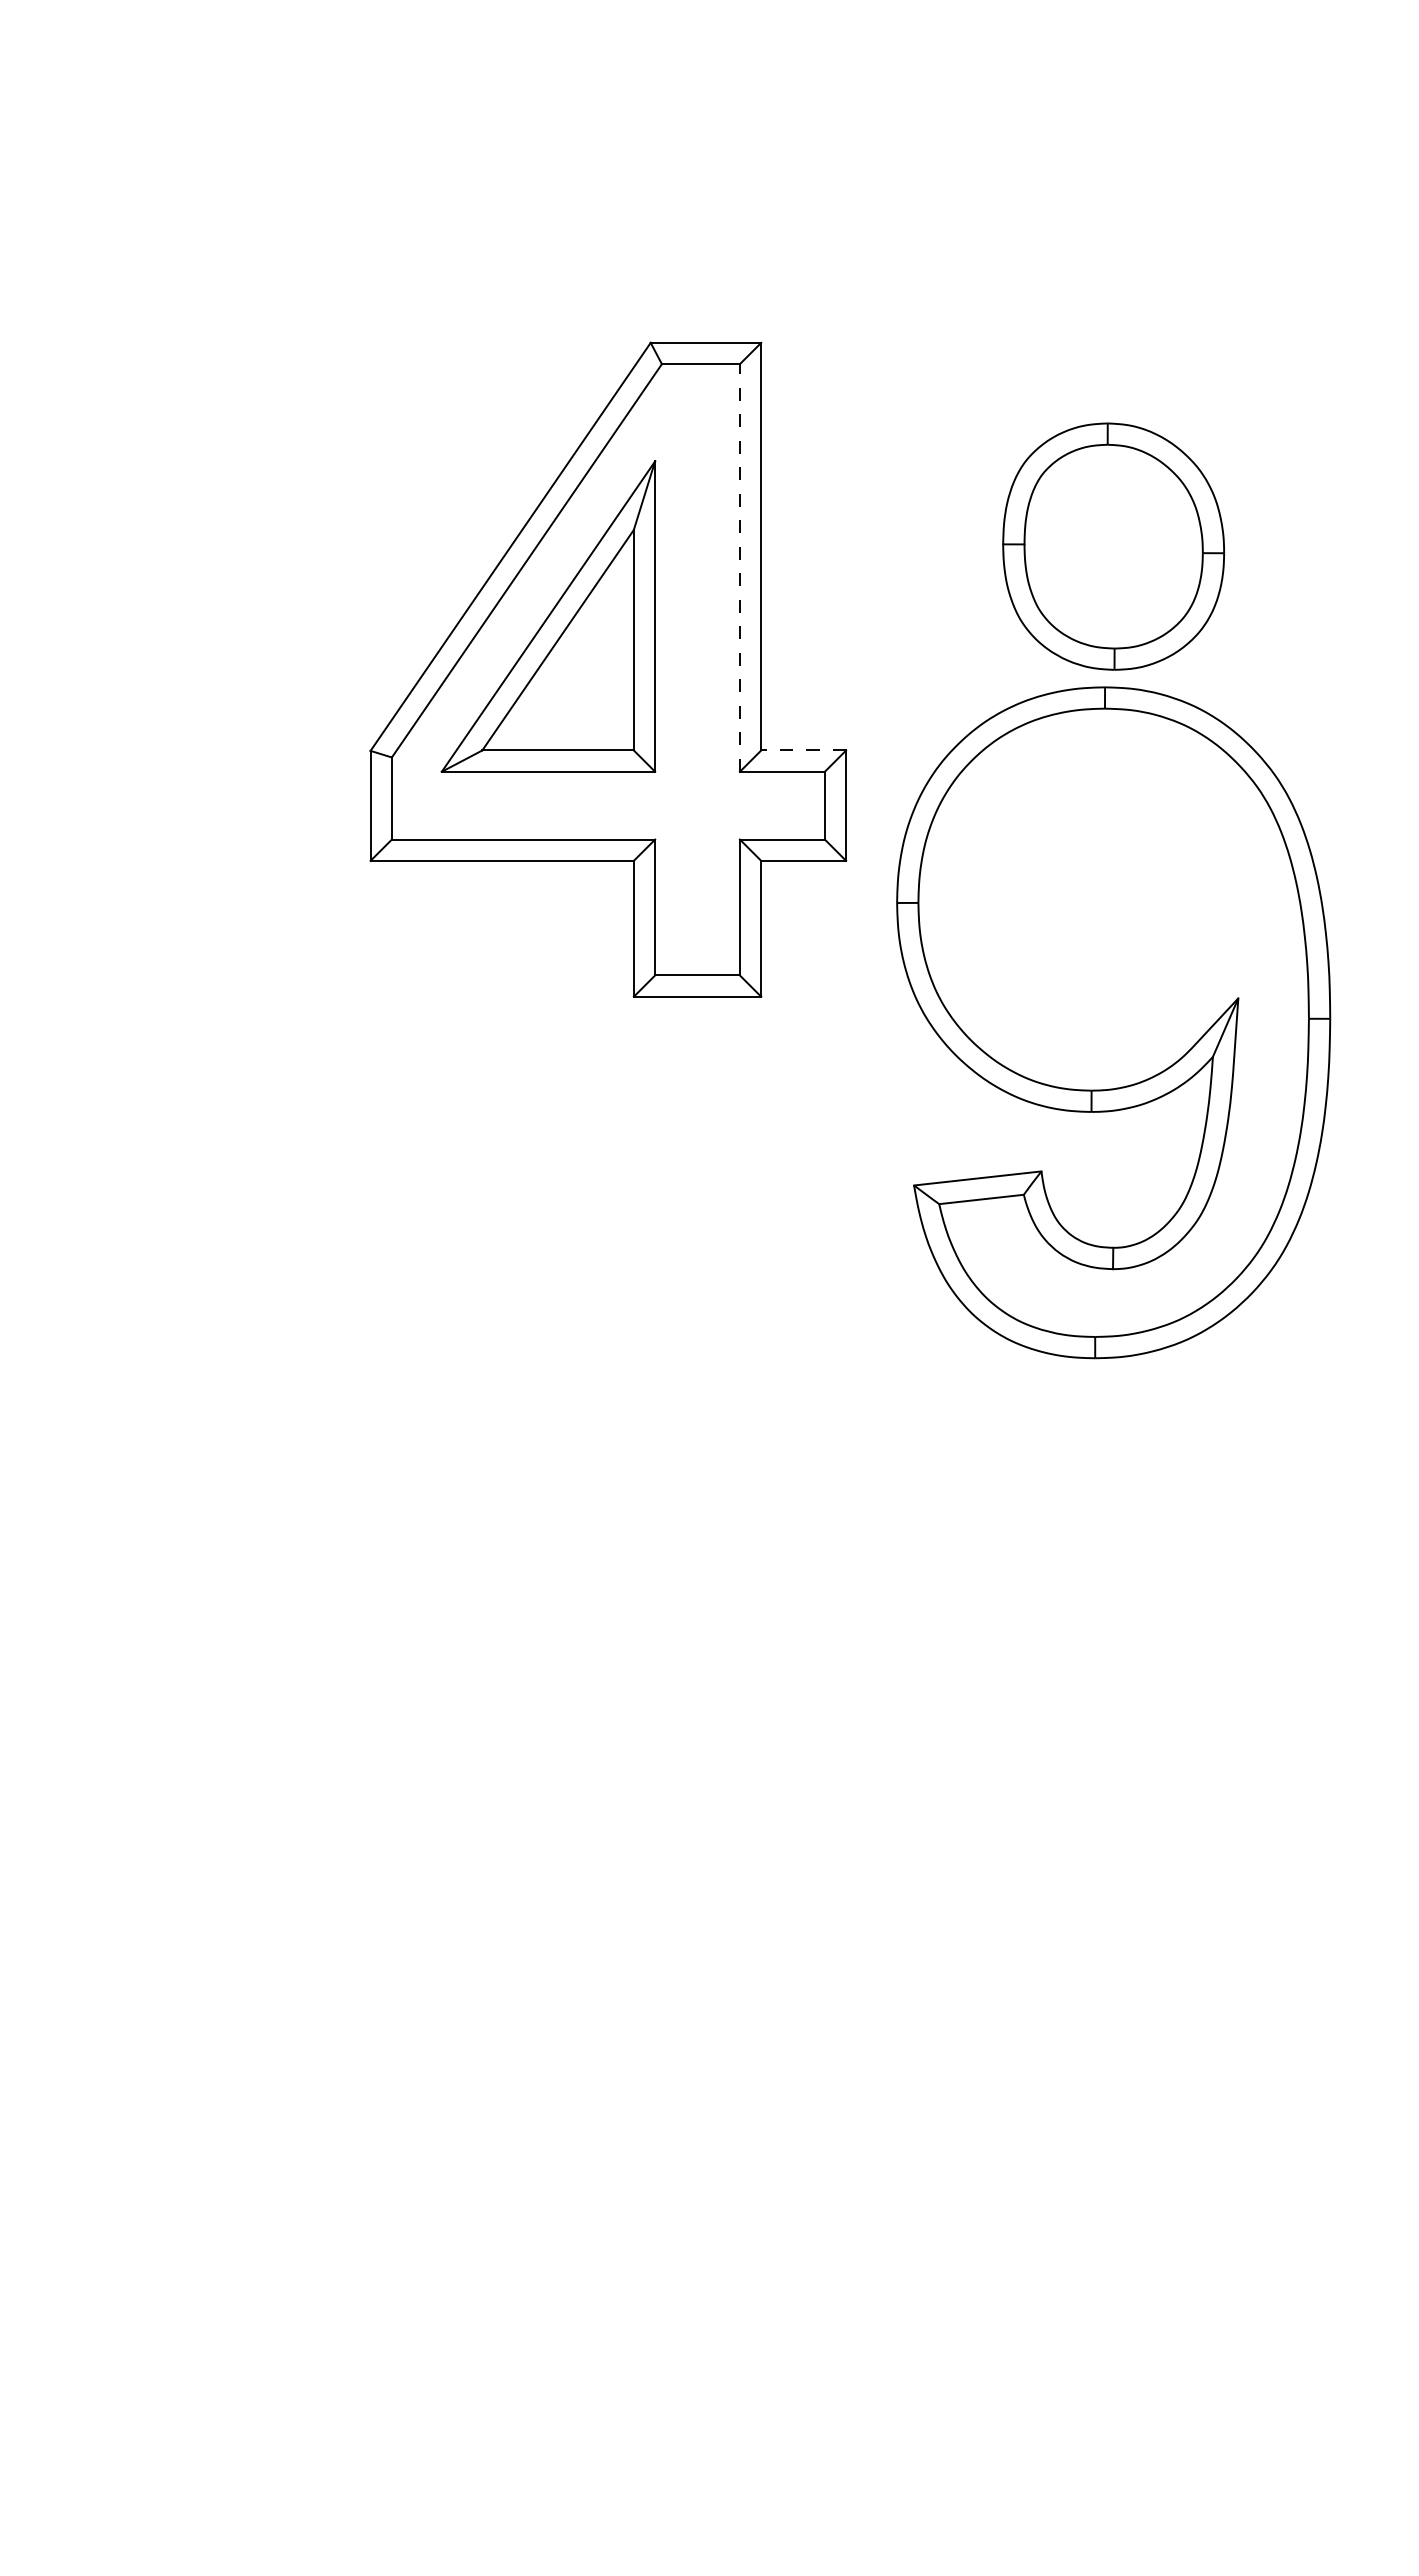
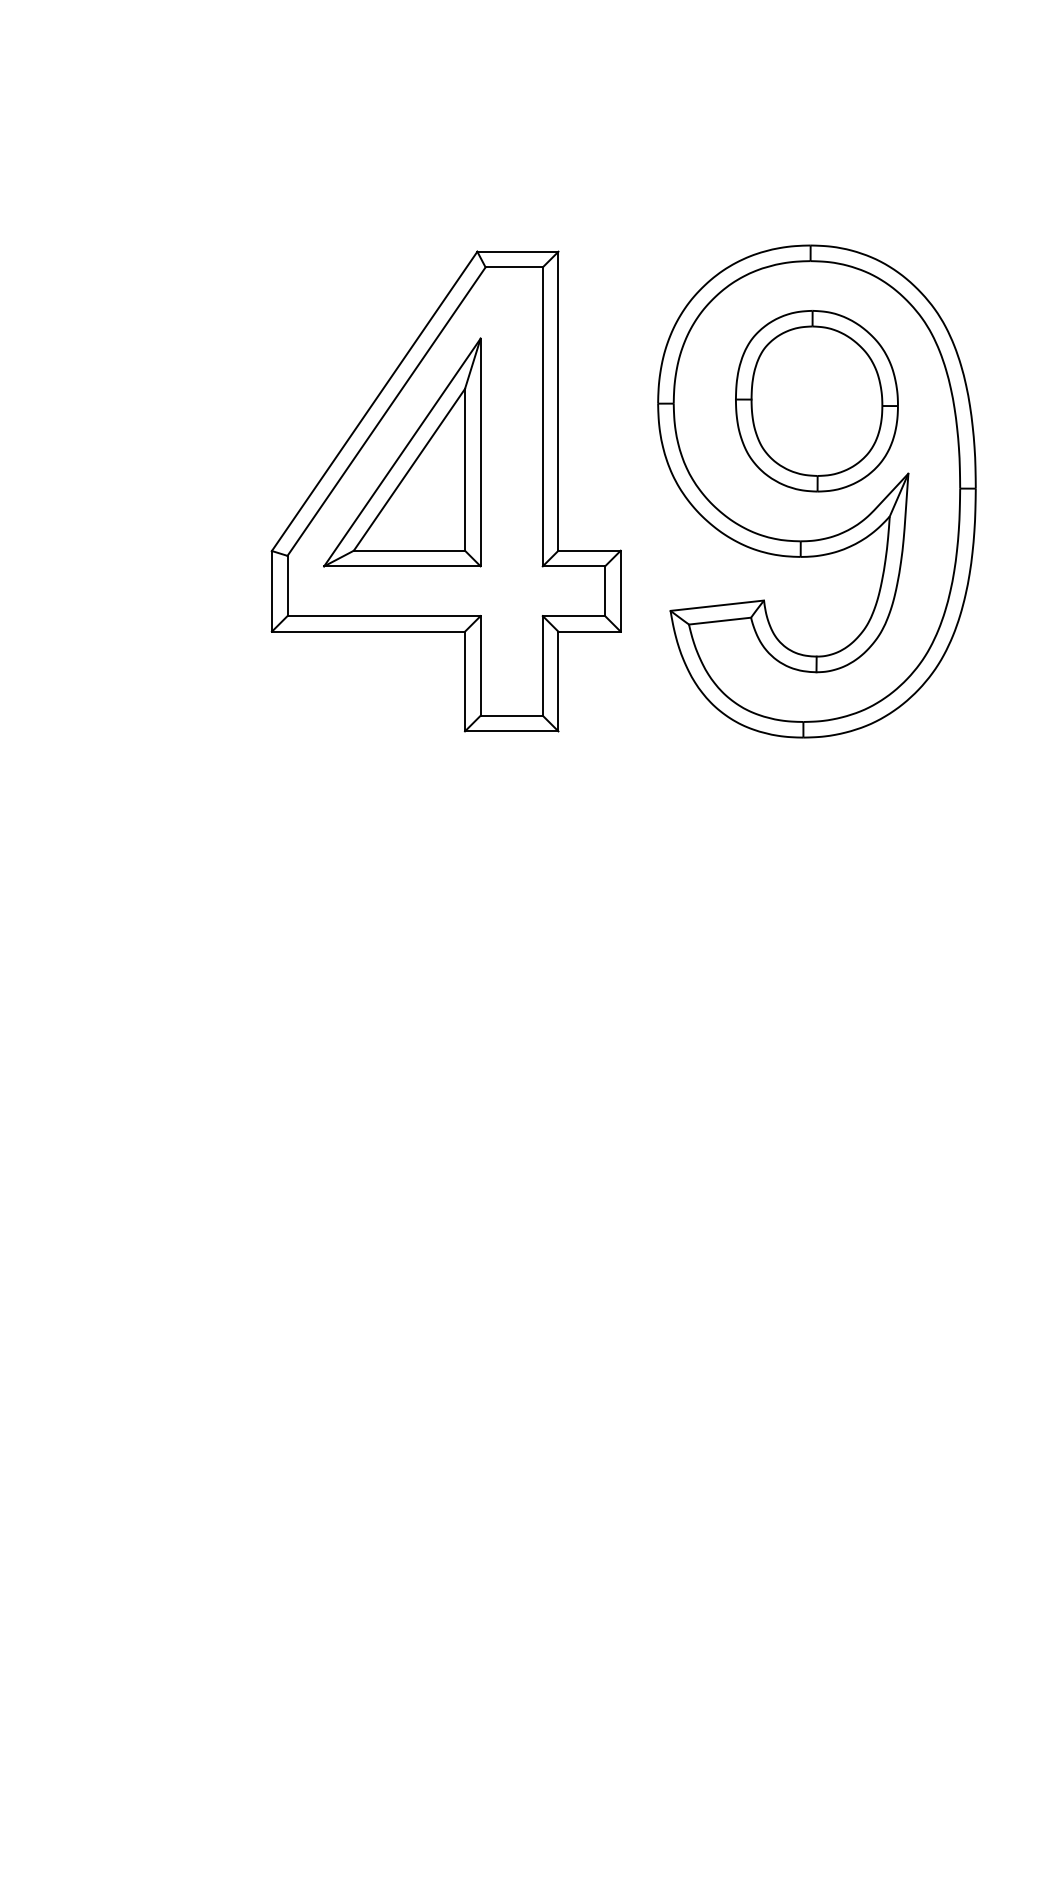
line: (739, 567) -> (542, 416), dashed -> solid
line: (803, 750) -> (589, 550), dashed -> solid
part: (1113, 1022) -> (816, 491), moved

